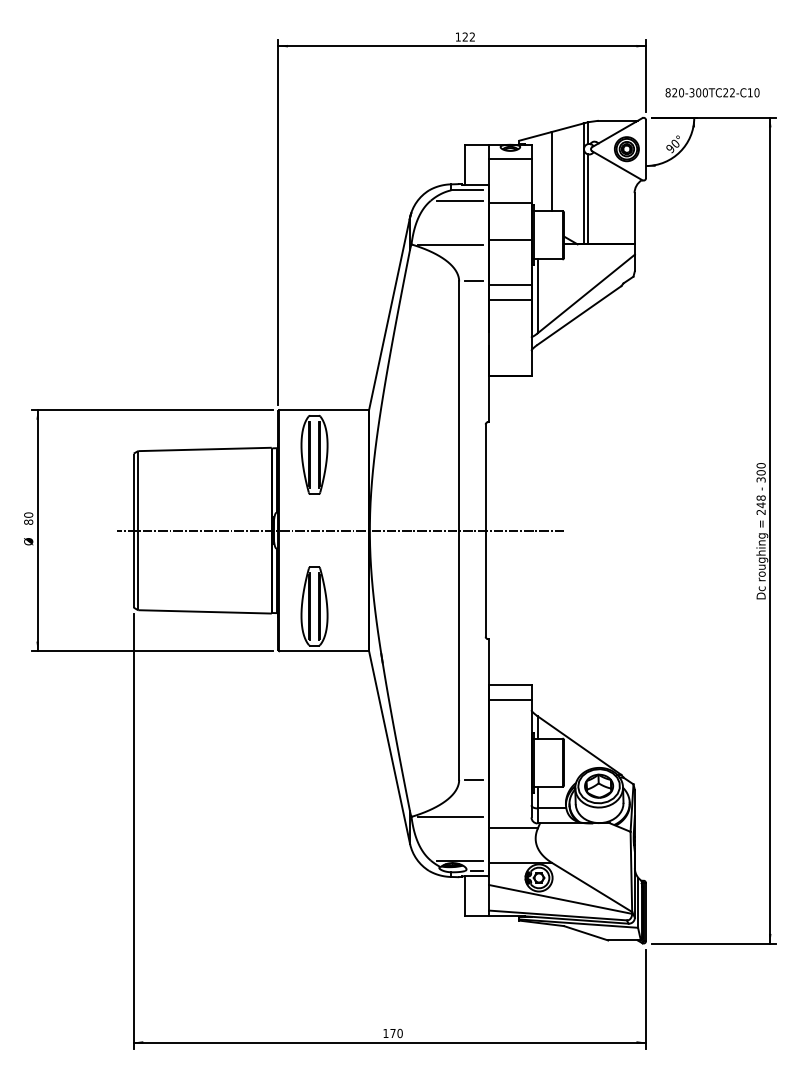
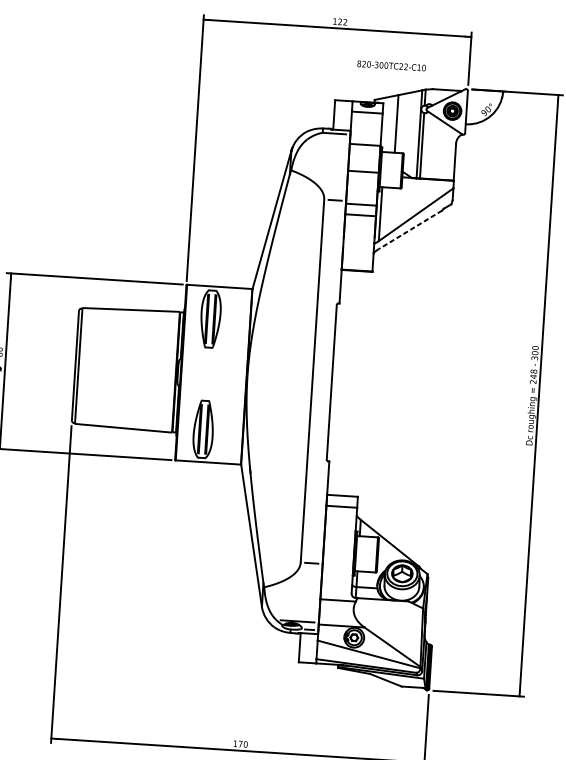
text: (712, 92) -> (391, 65), moved
line: (459, 200) -> (328, 140), removed
line: (450, 244) -> (319, 172), removed
line: (579, 315) -> (410, 230), solid -> dashed
line: (340, 530) -> (226, 375), removed
line: (450, 816) -> (292, 588), removed

